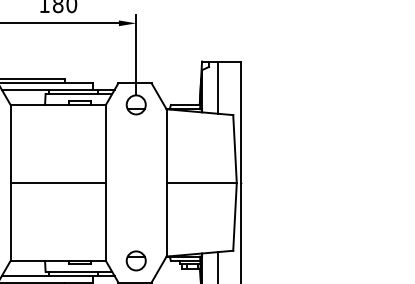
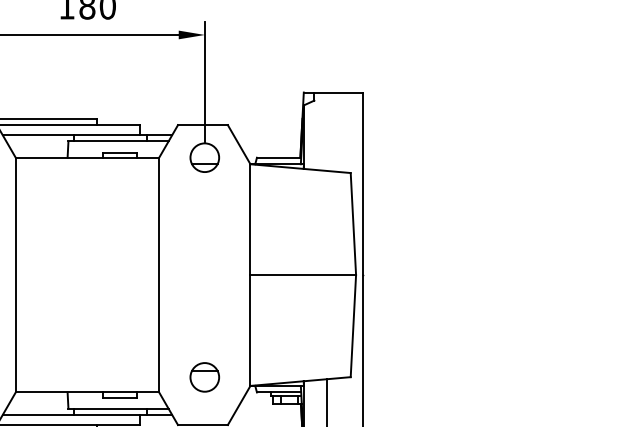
line: (217, 87) -> (327, 131), removed
line: (57, 182) -> (86, 274), removed
part: (135, 260) -> (203, 376), moved

